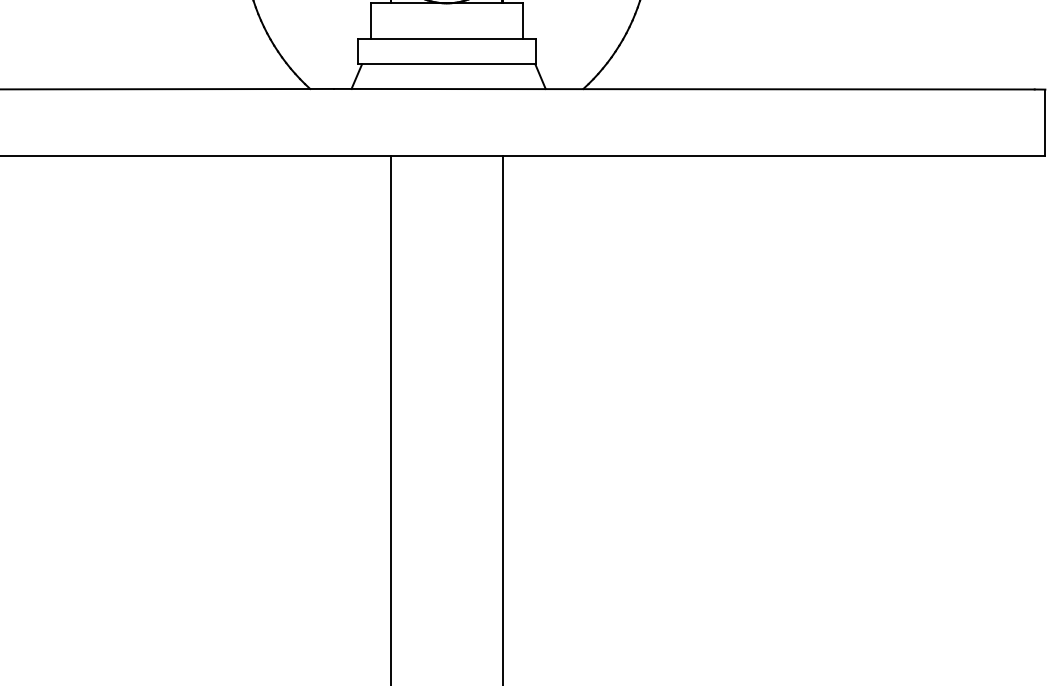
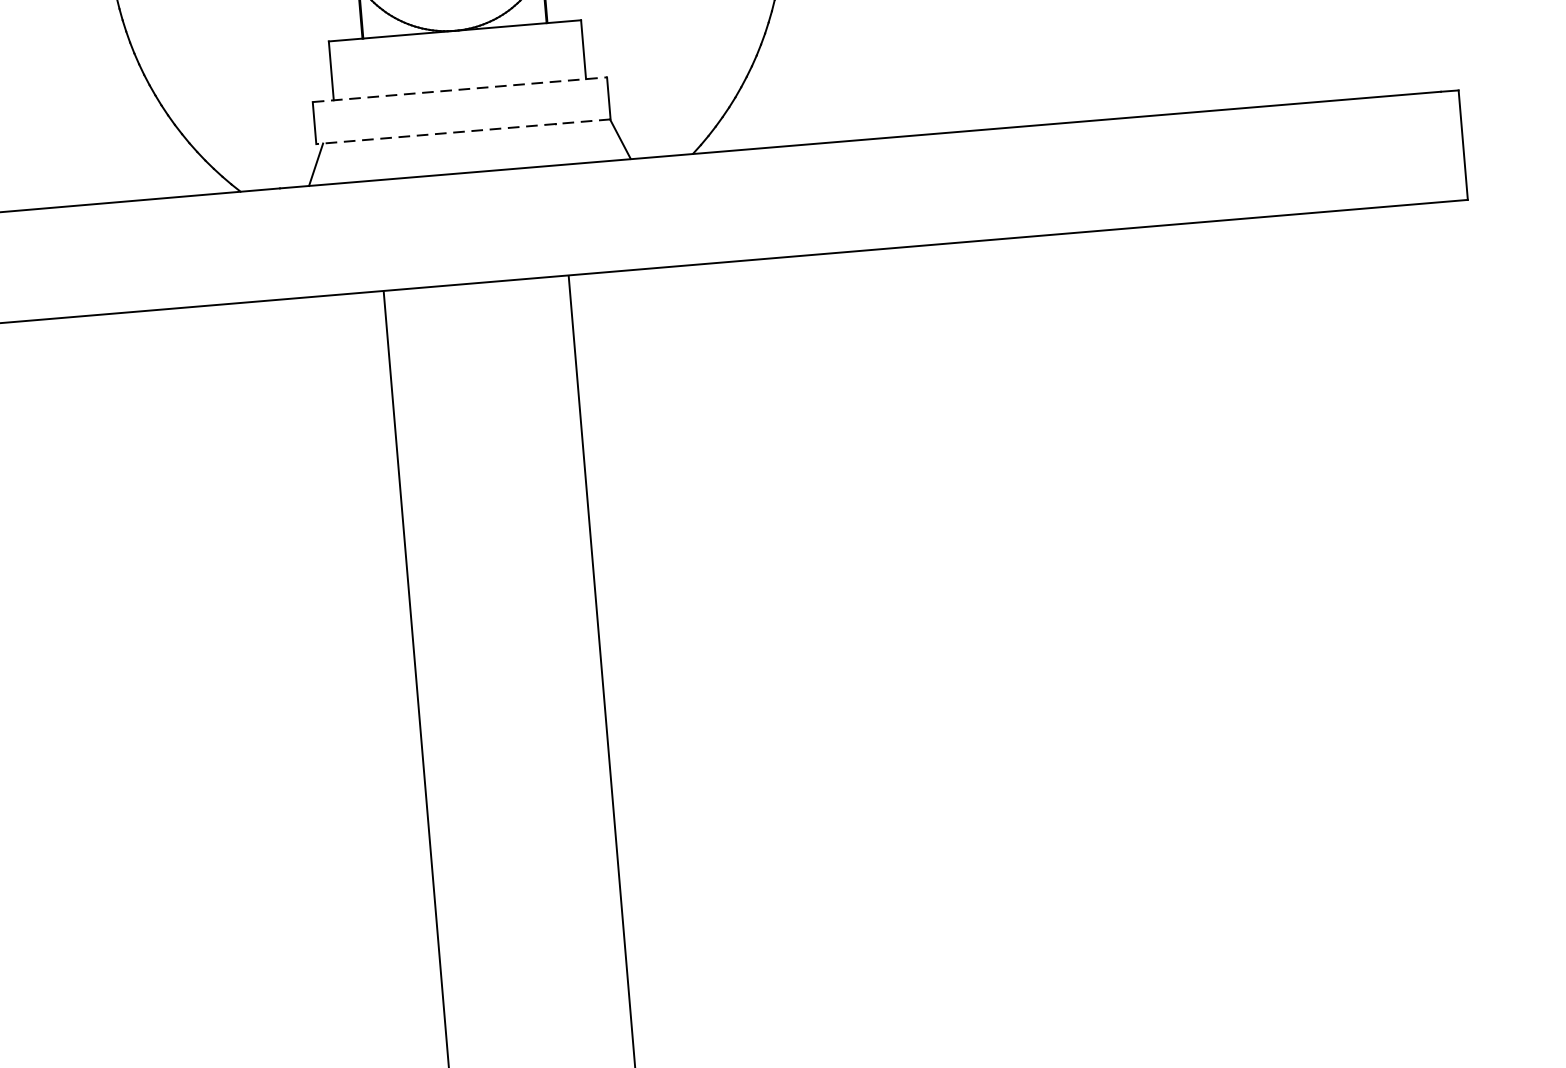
line: (446, 38) -> (459, 89), solid -> dashed
line: (446, 64) -> (462, 132), solid -> dashed

